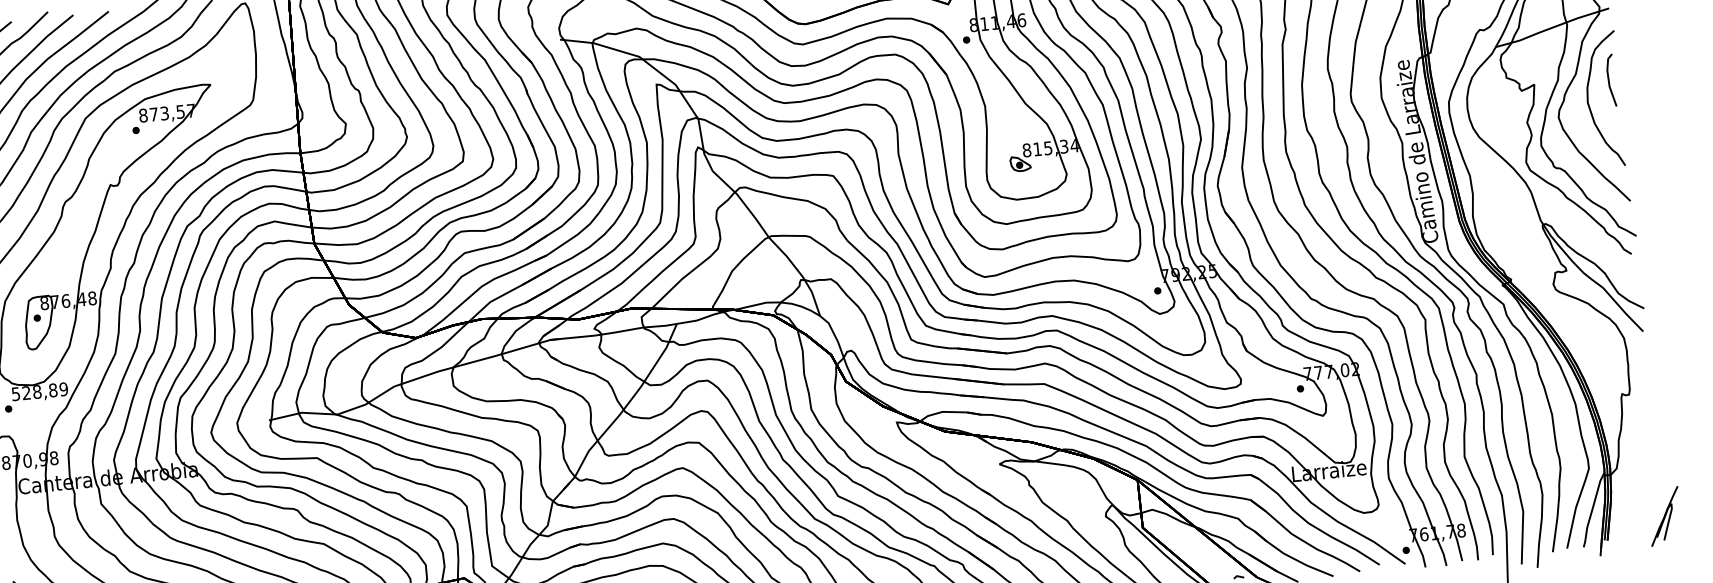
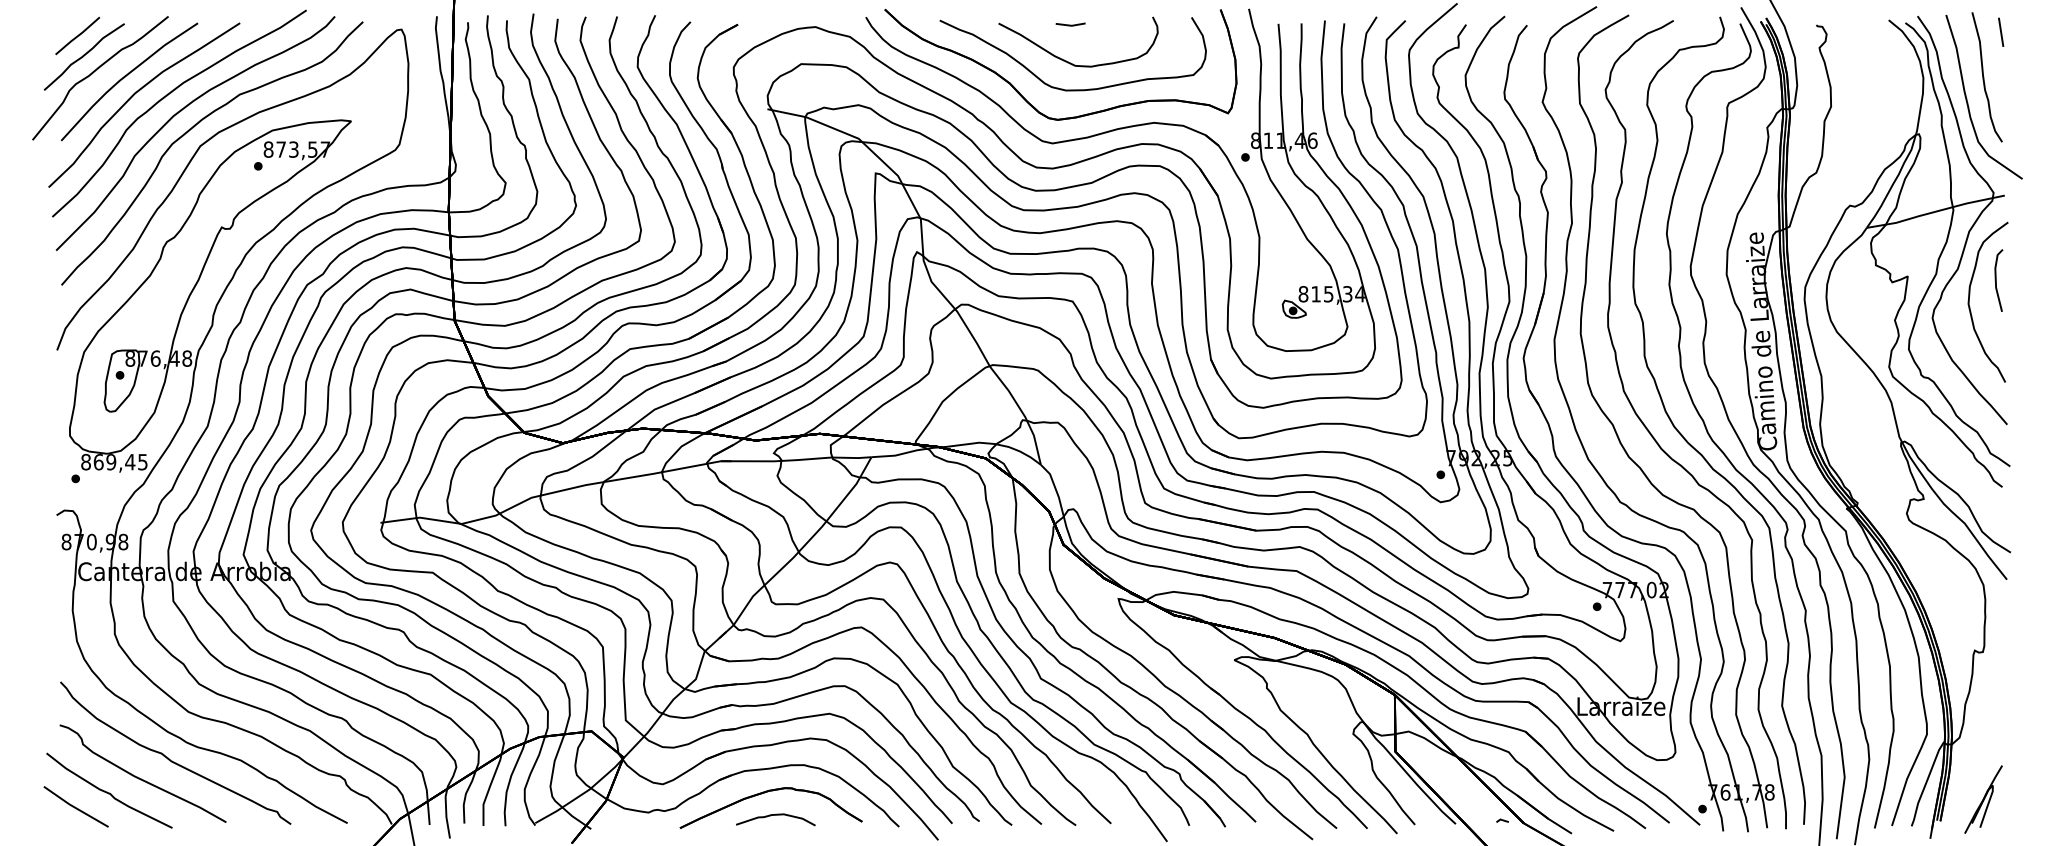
text: (39, 391) -> (114, 461), 528,89 -> 869,45
part: (1664, 516) -> (1983, 799), moved

